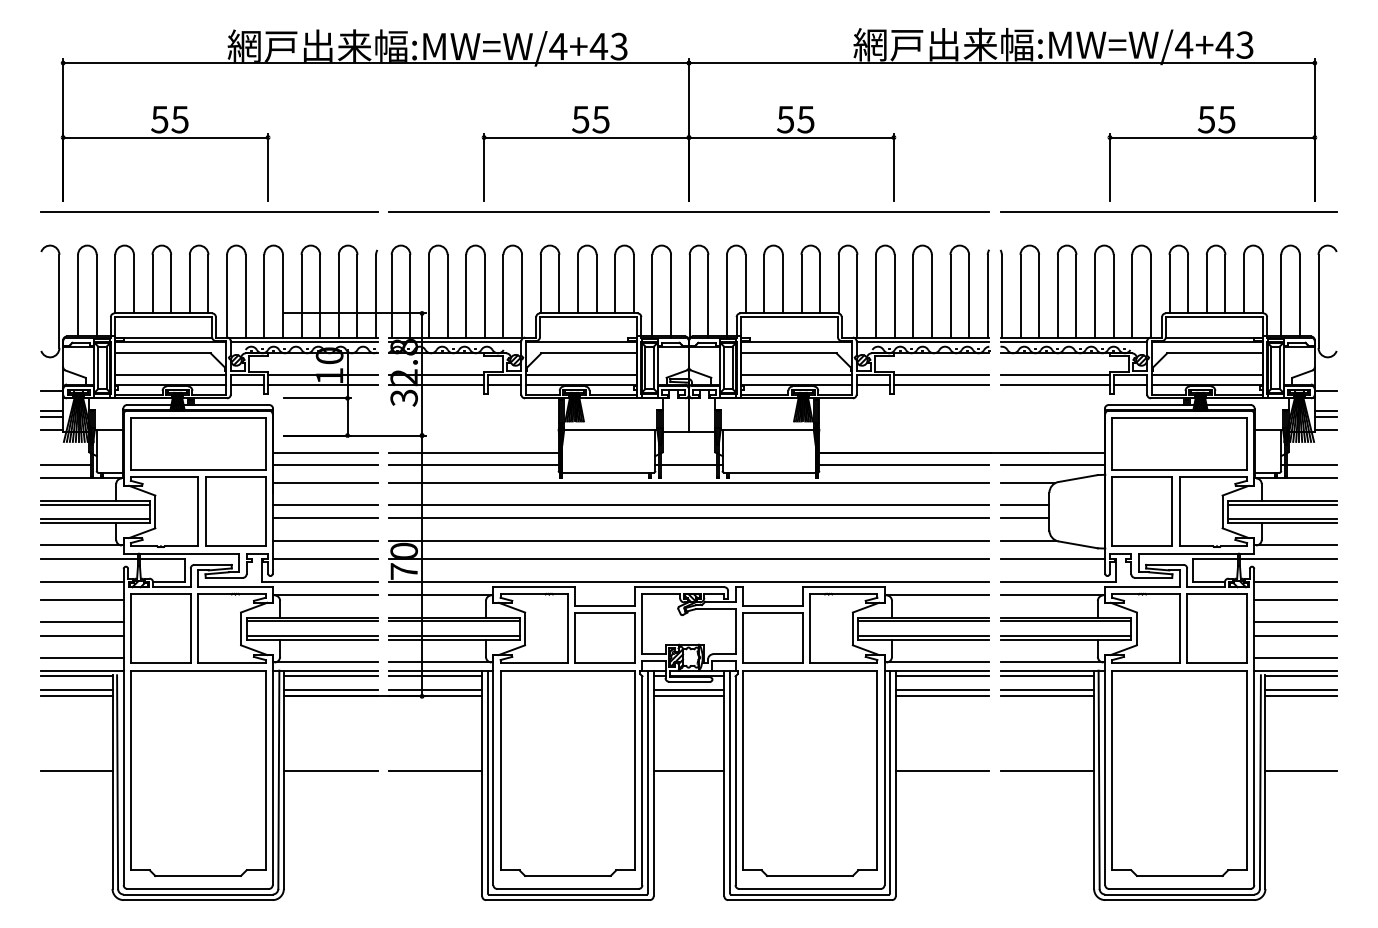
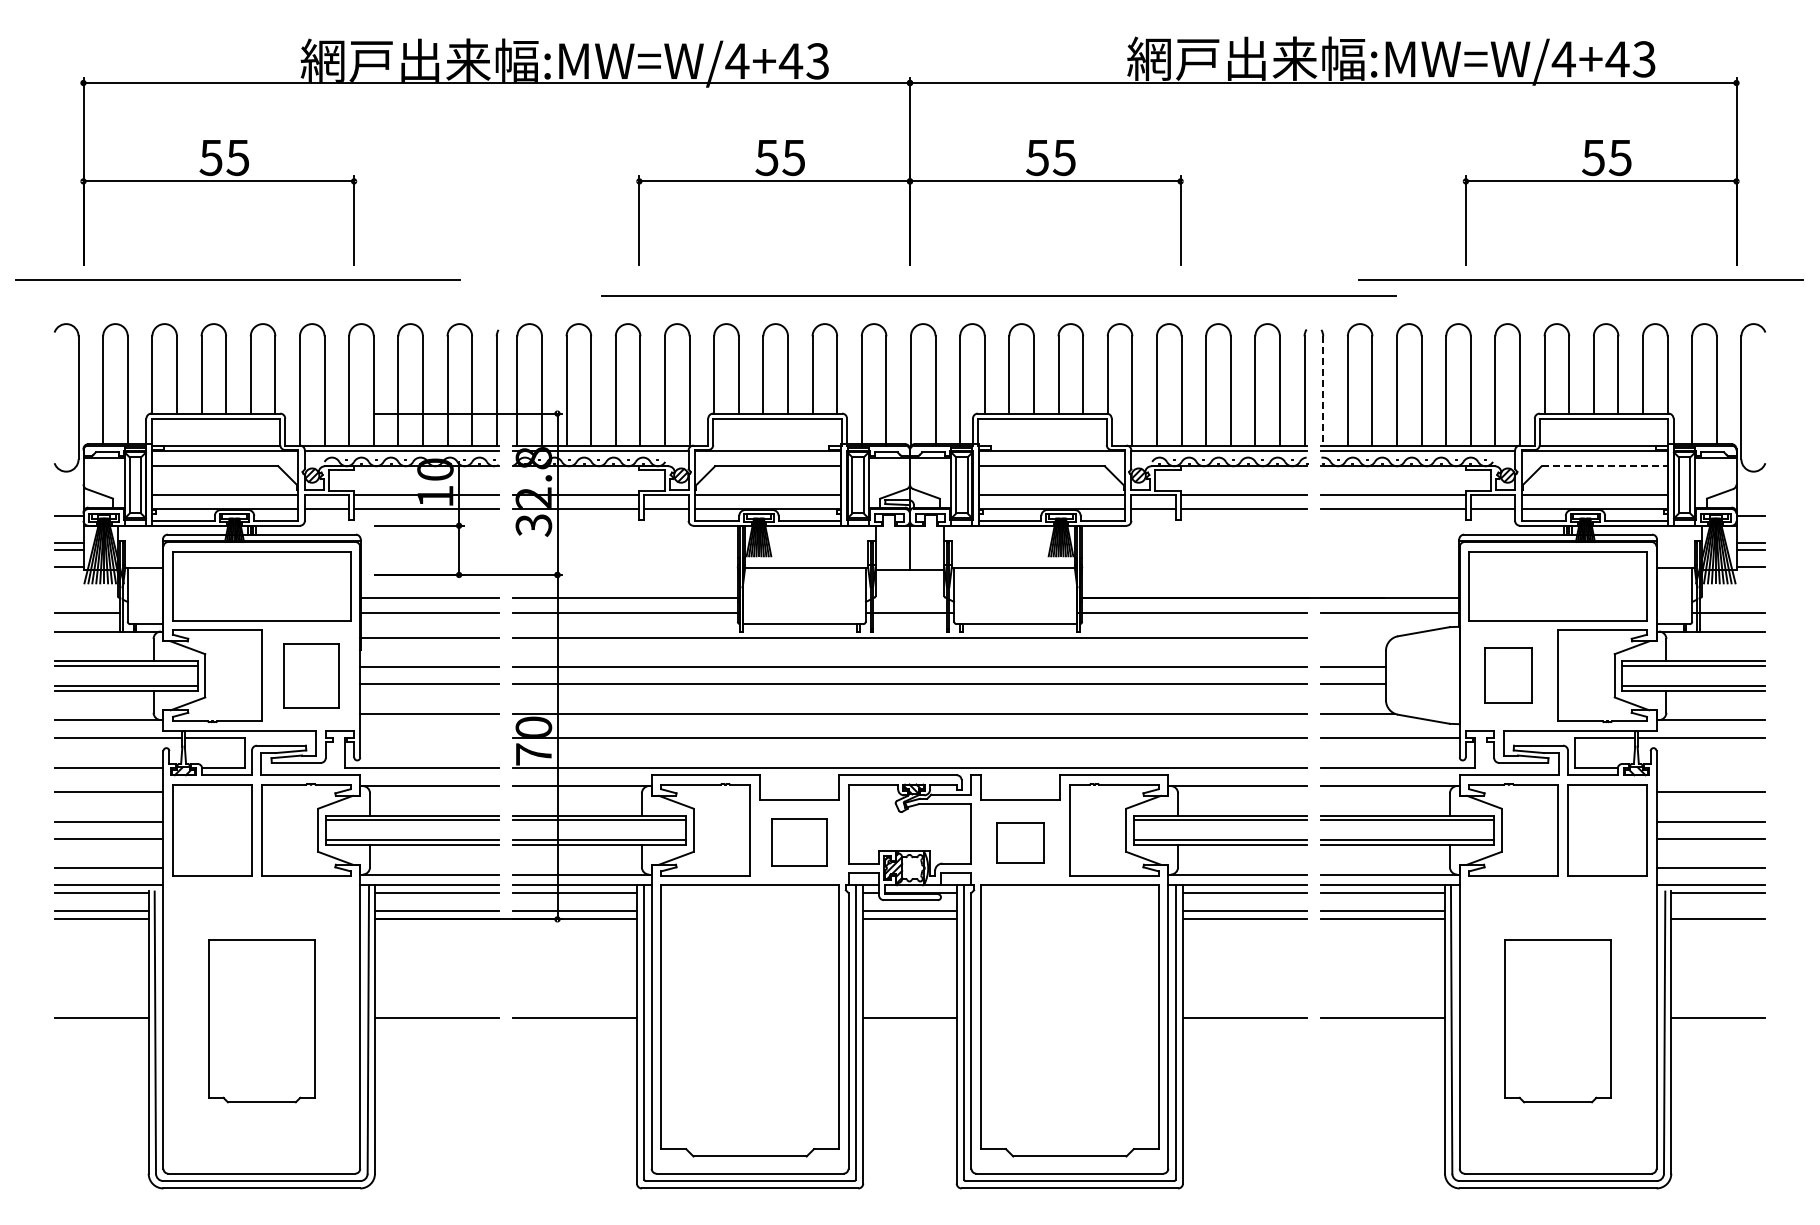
line: (209, 211) -> (237, 279), moved
line: (688, 211) -> (998, 295), moved
line: (1167, 211) -> (1580, 279), moved
line: (1002, 295) -> (1323, 390), solid -> dashed
line: (1214, 353) -> (1604, 466), solid -> dashed
line: (1027, 482) -> (1357, 637), removed
part: (235, 511) -> (311, 675), size x0.7
part: (1142, 511) -> (1508, 675), size x0.6
line: (325, 559) -> (429, 738), removed
line: (1295, 581) -> (1710, 767), removed
part: (605, 638) -> (799, 842), size x0.7
part: (772, 638) -> (1020, 842), size x0.6
line: (1301, 690) -> (1718, 911), removed
part: (197, 772) -> (261, 1020), size x0.6
part: (1179, 772) -> (1557, 1020), size x0.6

